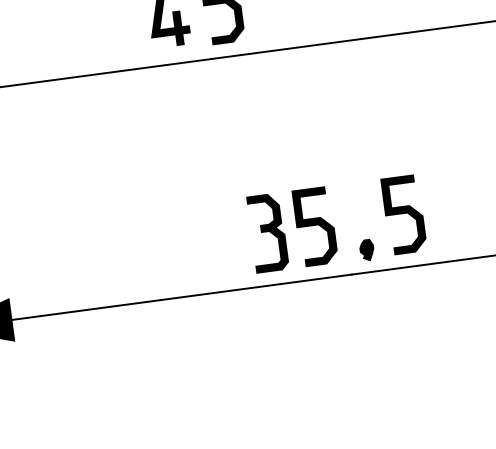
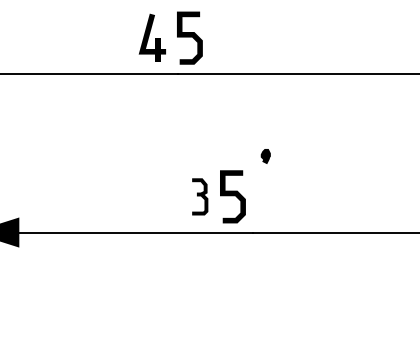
curve: (404, 214) -> (294, 196), removed
part: (266, 232) -> (199, 196), size x0.7
part: (366, 250) -> (265, 156), moved

